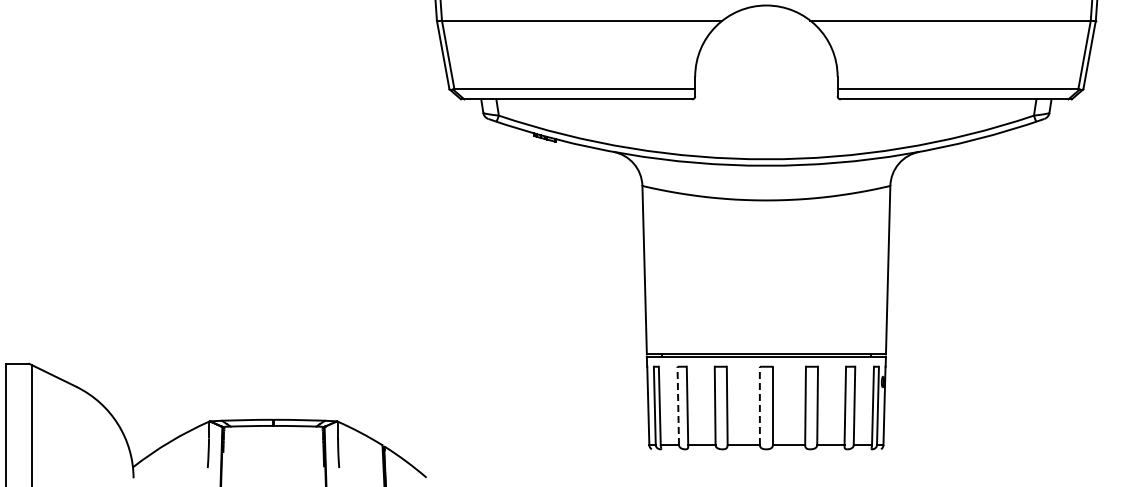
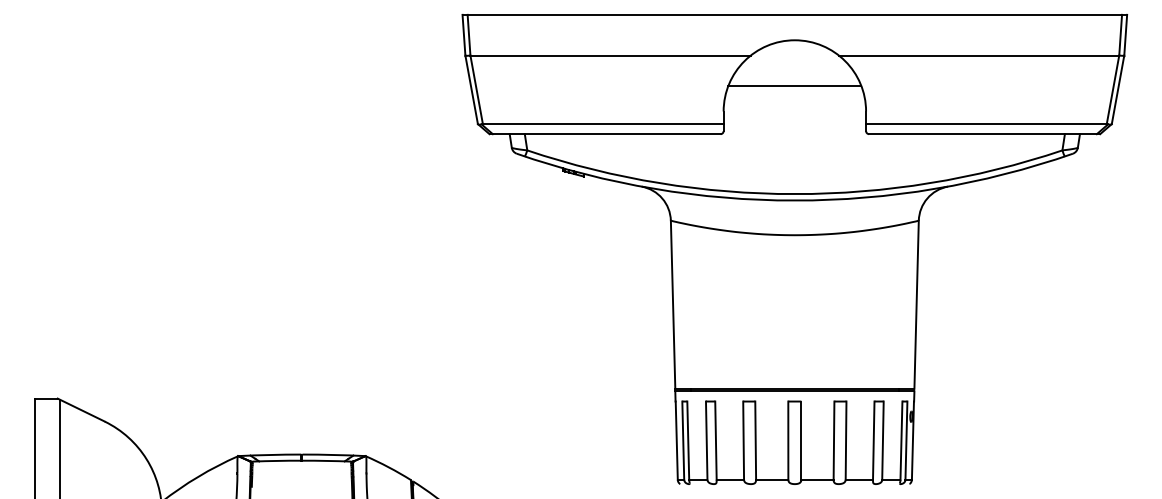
line: (766, 51) -> (794, 86), added
line: (678, 405) -> (706, 440), dashed -> solid
line: (760, 405) -> (788, 440), dashed -> solid

